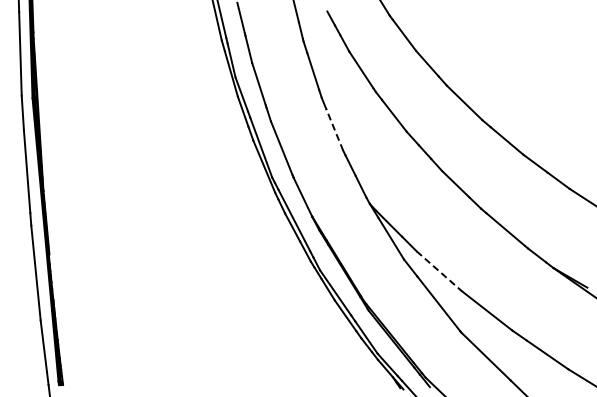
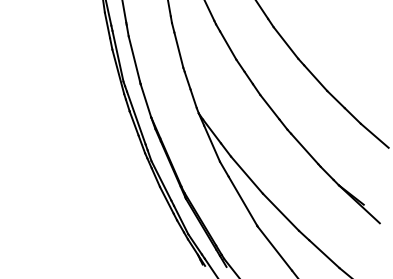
line: (334, 129) -> (178, 49), dashed -> solid
line: (439, 271) -> (247, 175), dashed -> solid

